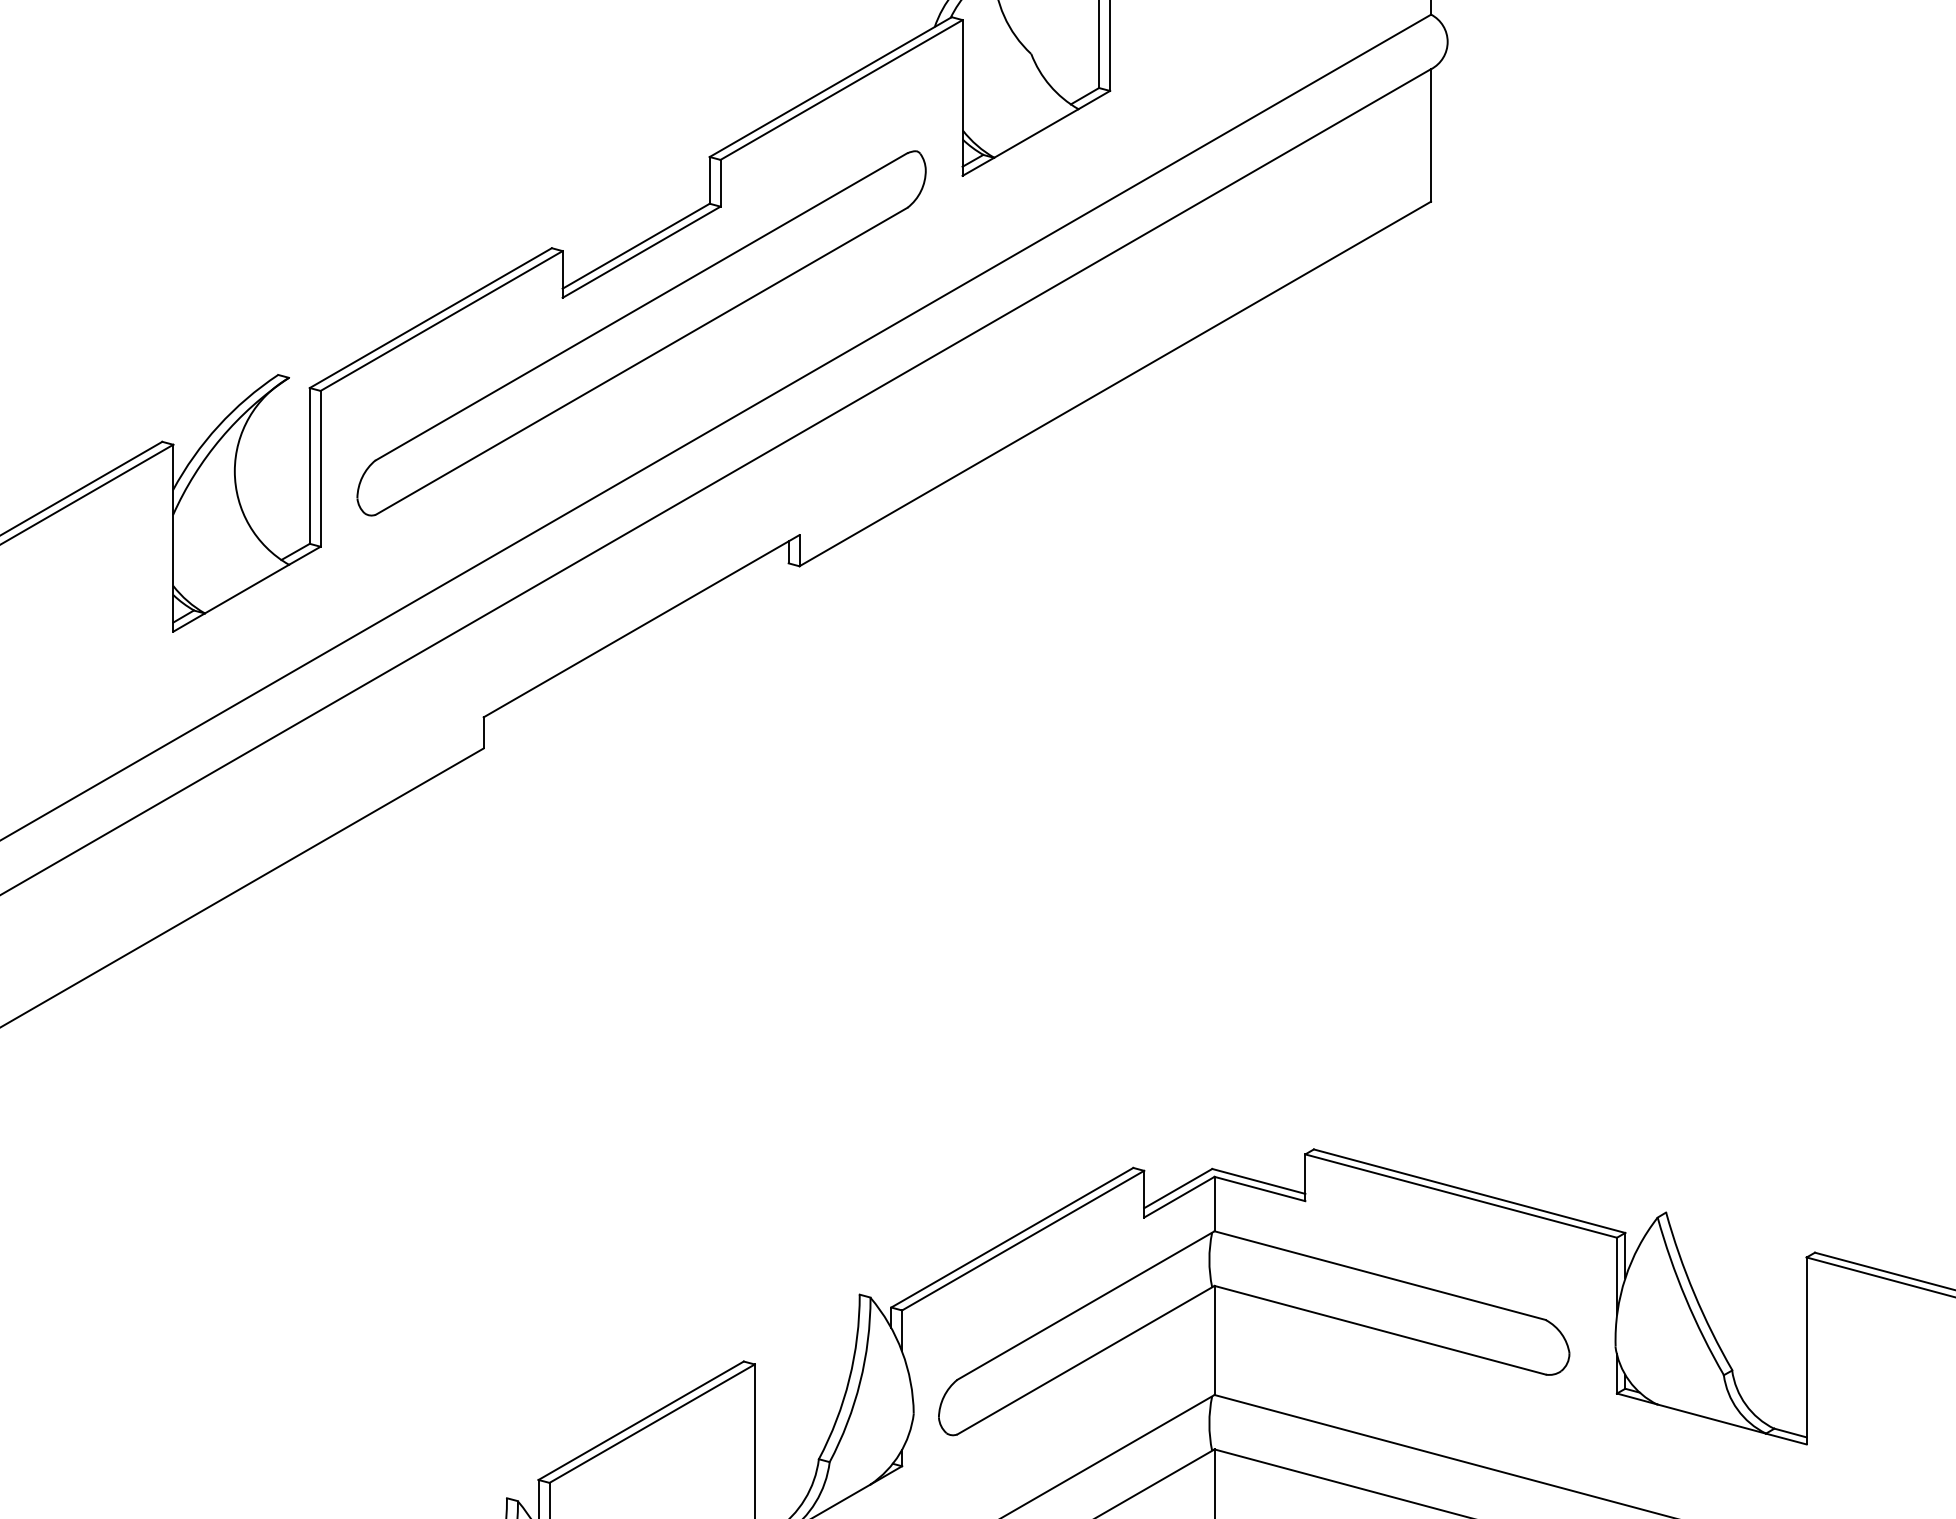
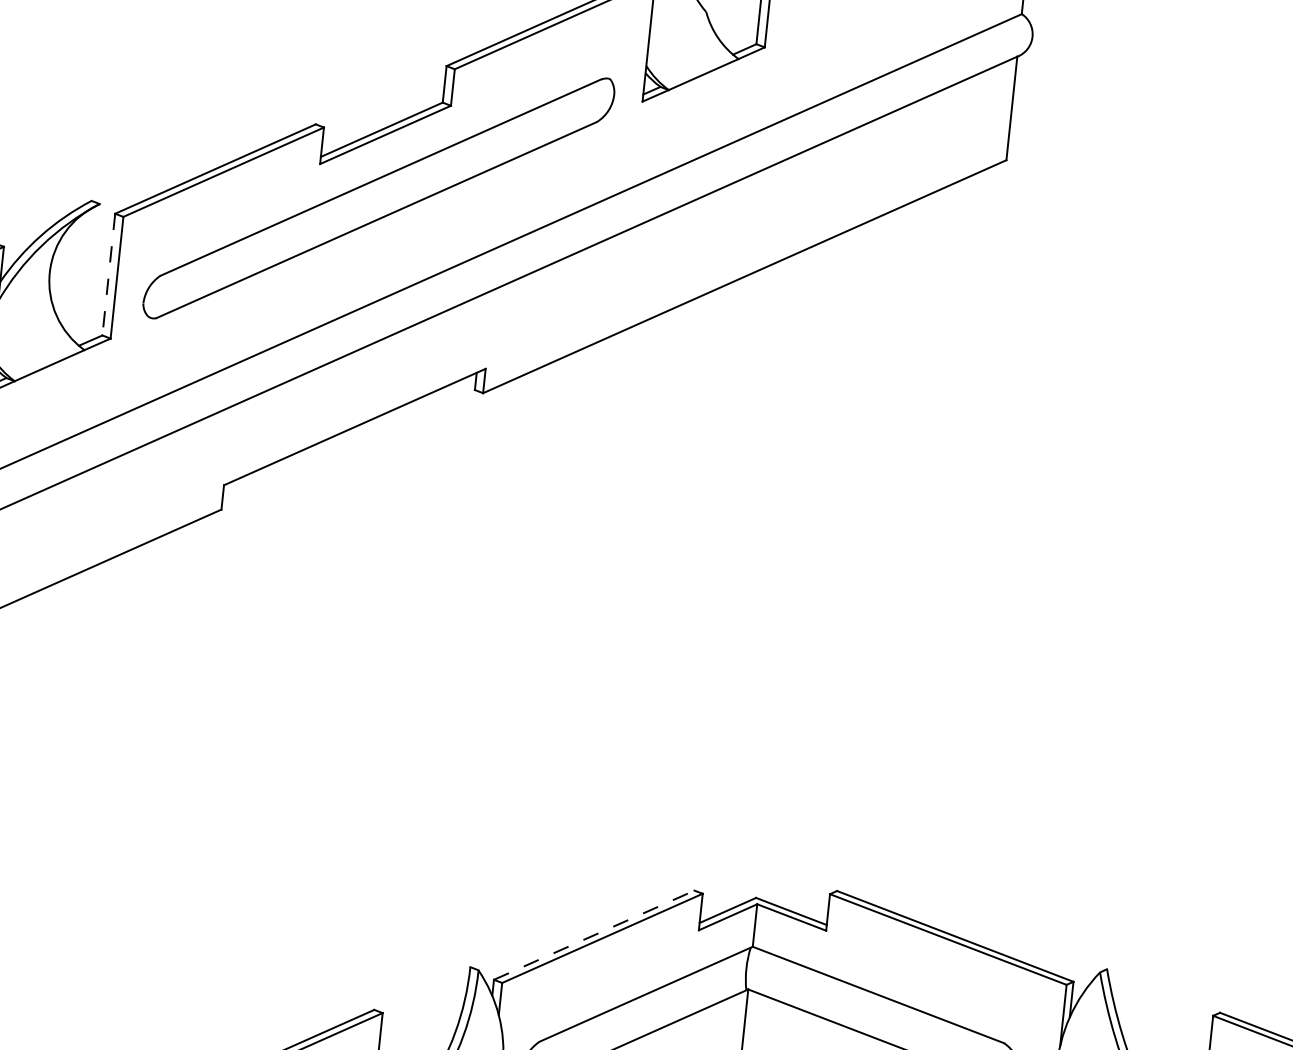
line: (309, 465) -> (108, 274), solid -> dashed
line: (1012, 1237) -> (594, 935), solid -> dashed

